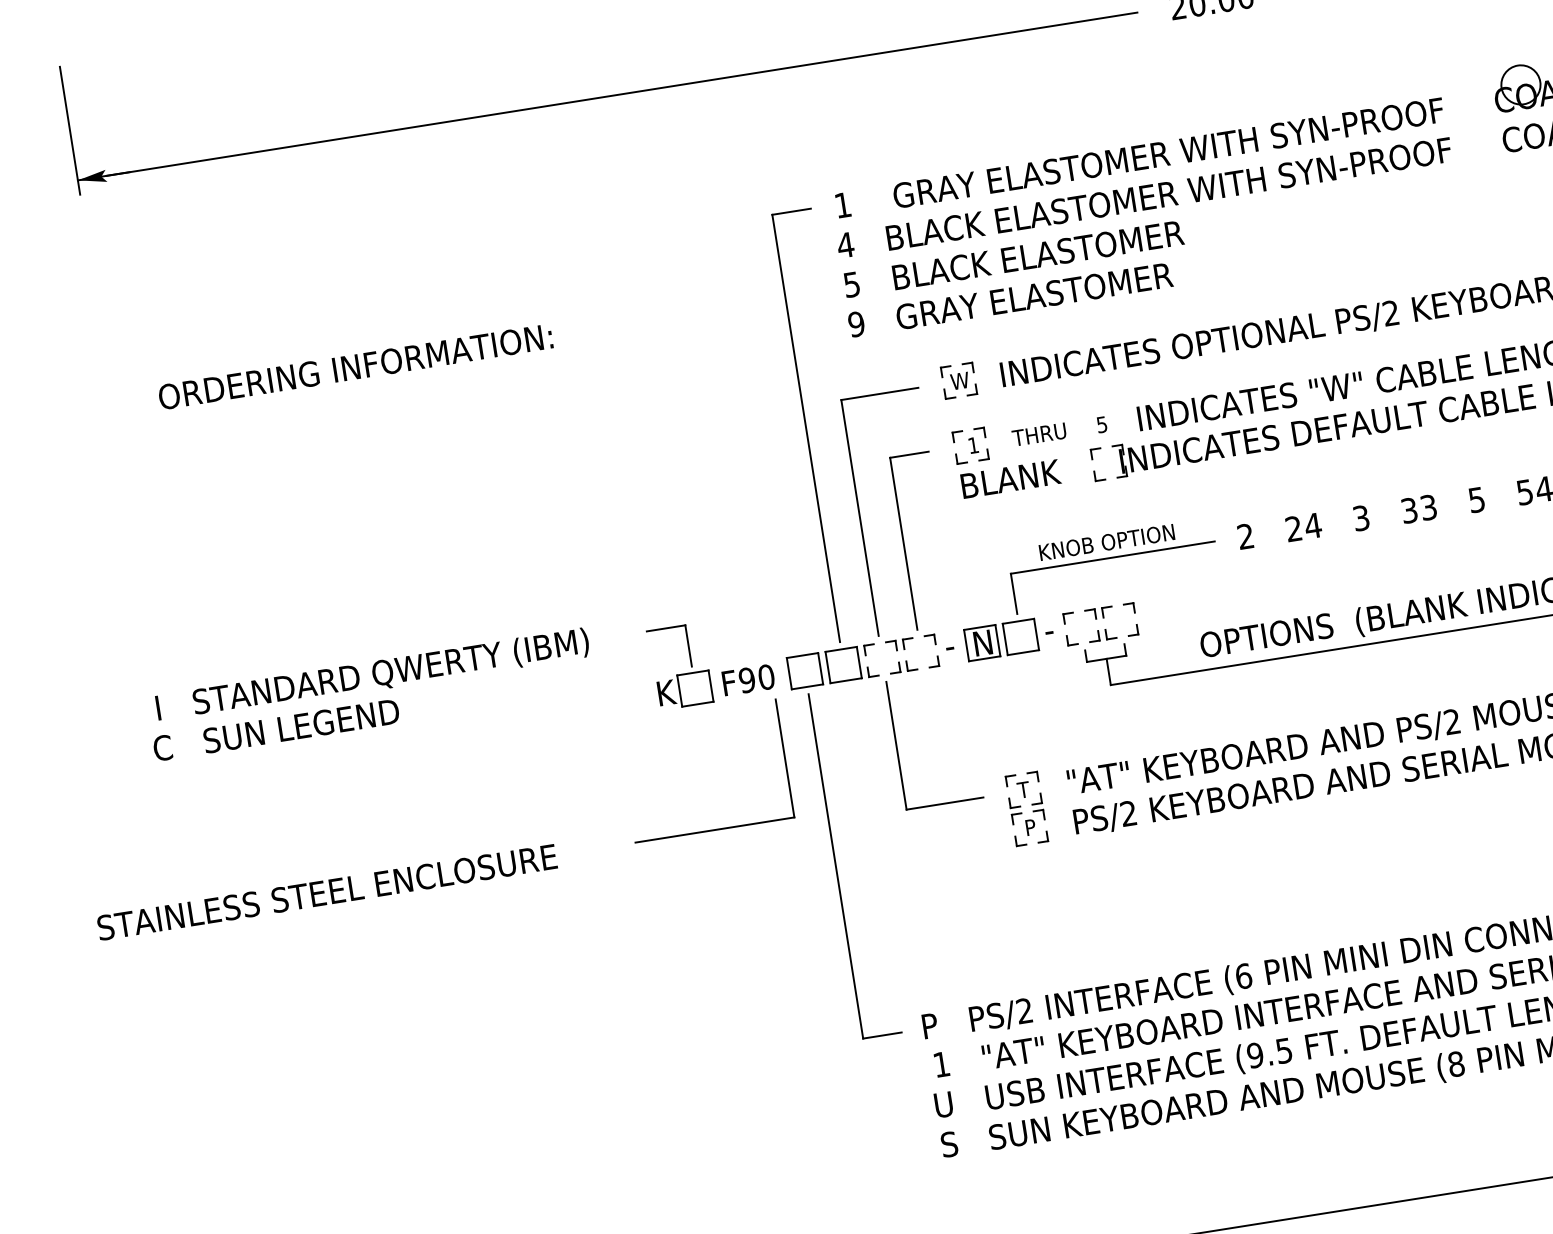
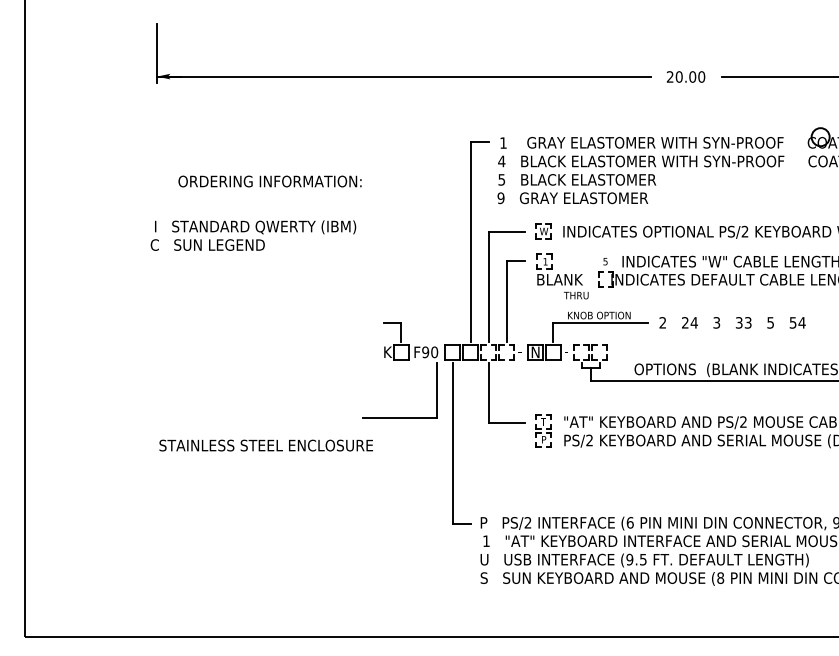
text: (1037, 434) -> (575, 295), moved
text: (371, 694) -> (253, 235), moved
text: (325, 892) -> (265, 445), moved

